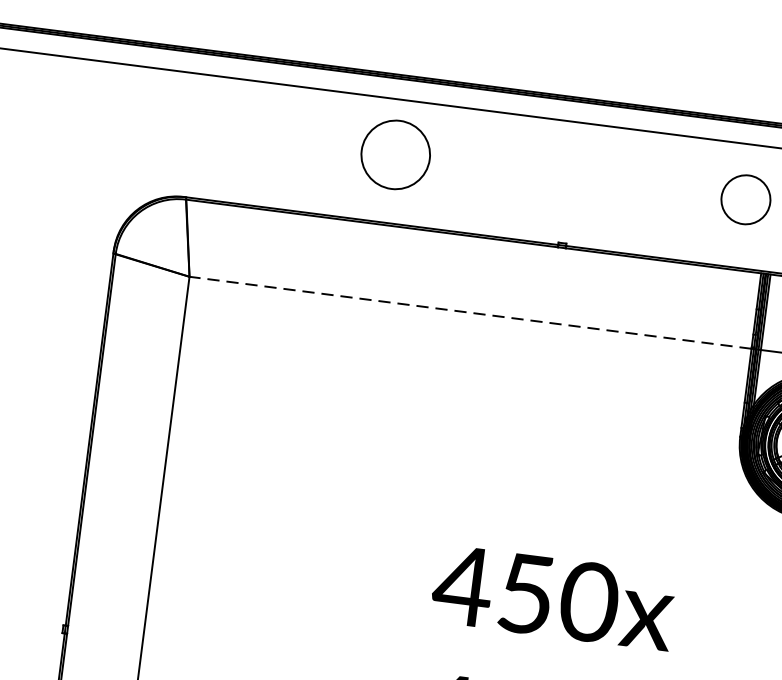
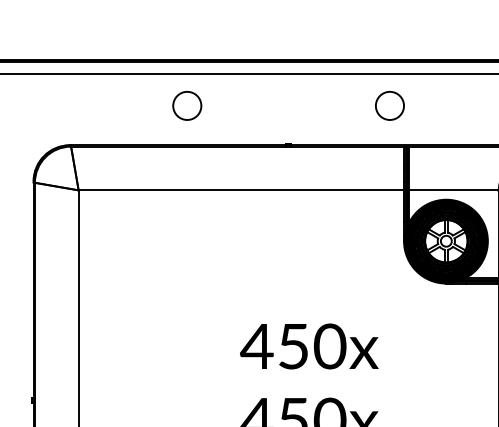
circle: (396, 154) -> (187, 105), size x0.71
line: (470, 313) -> (241, 190), dashed -> solid

